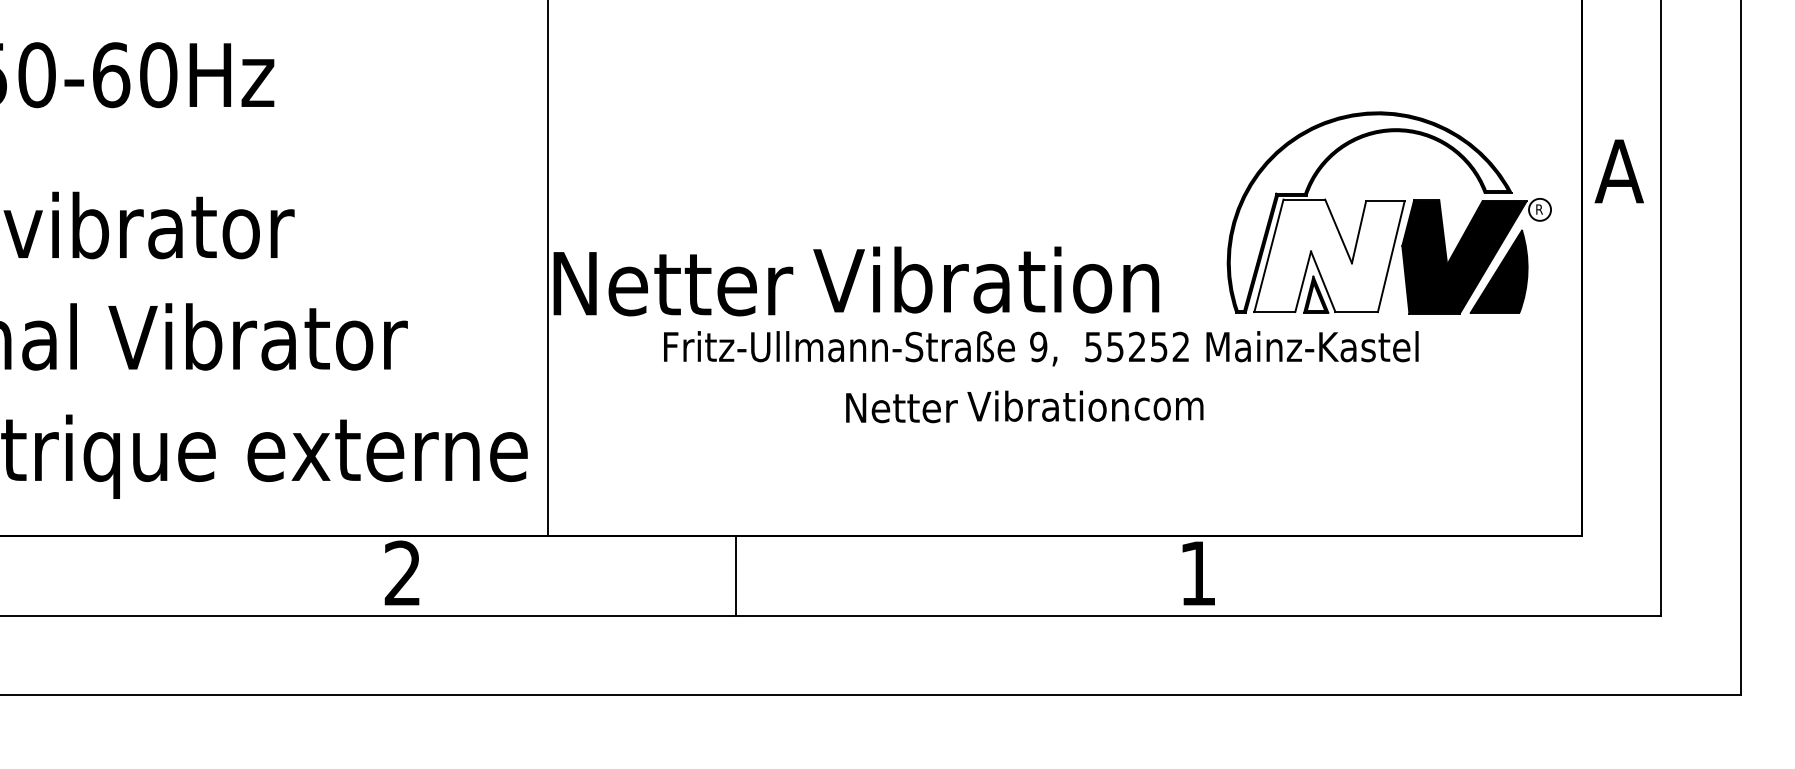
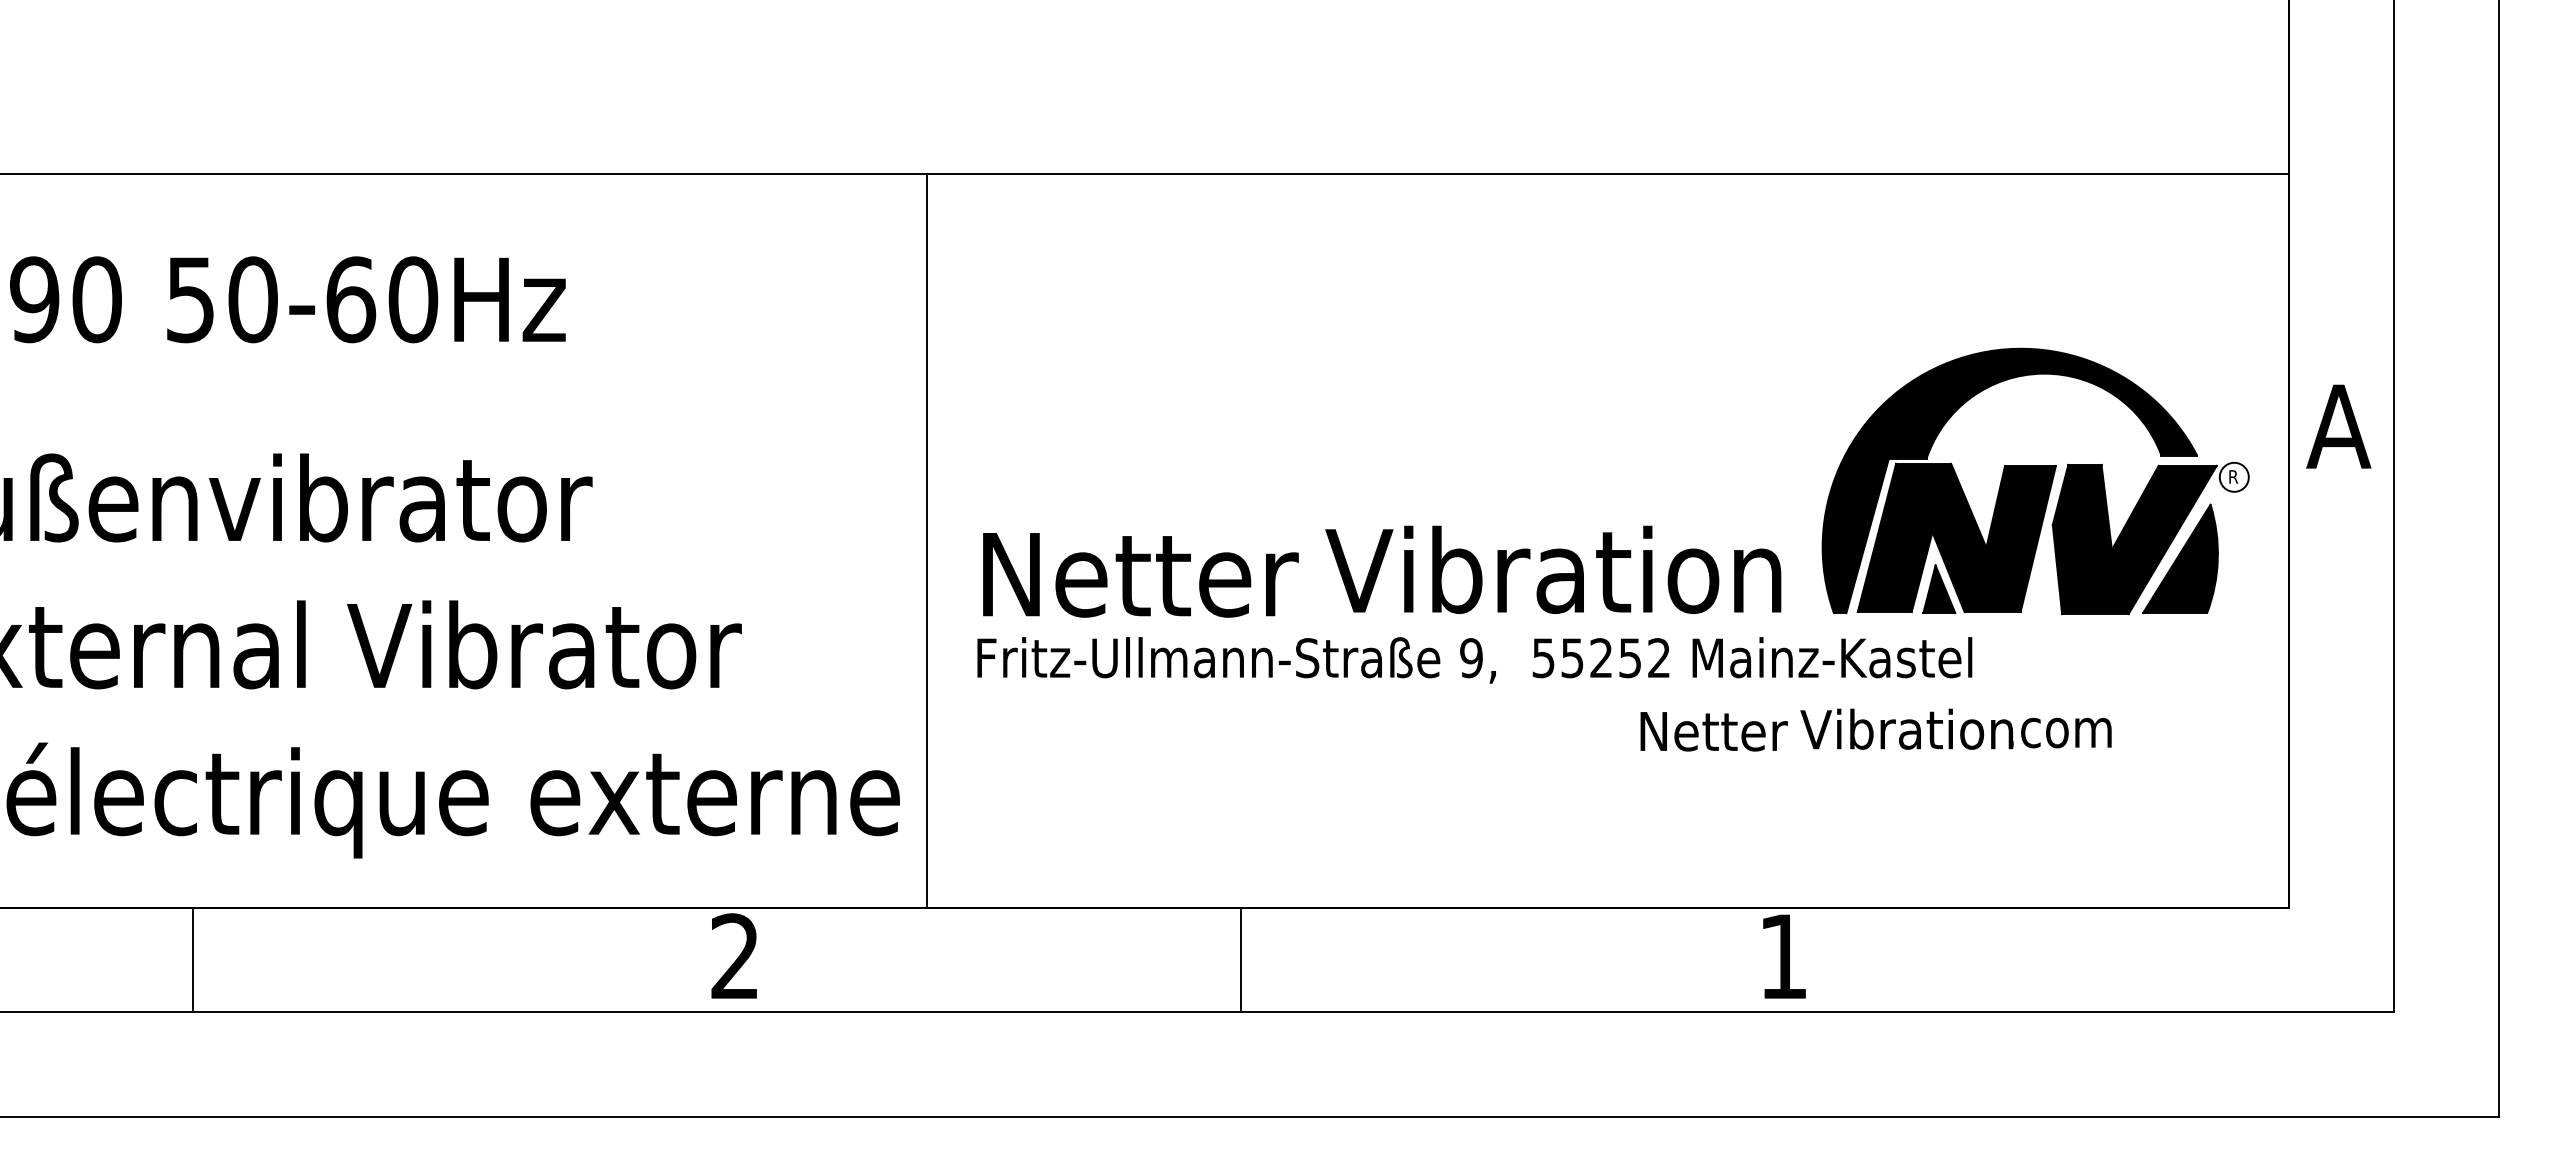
fill: (1368, 212) -> (2008, 480), added
fill: (1329, 255) -> (1956, 537), added
text: (856, 281) -> (1382, 571), moved
fill: (1315, 297) -> (1938, 592), added
text: (1041, 348) -> (1474, 660), moved
text: (1024, 406) -> (1875, 729), moved
line: (735, 575) -> (1240, 959), moved

